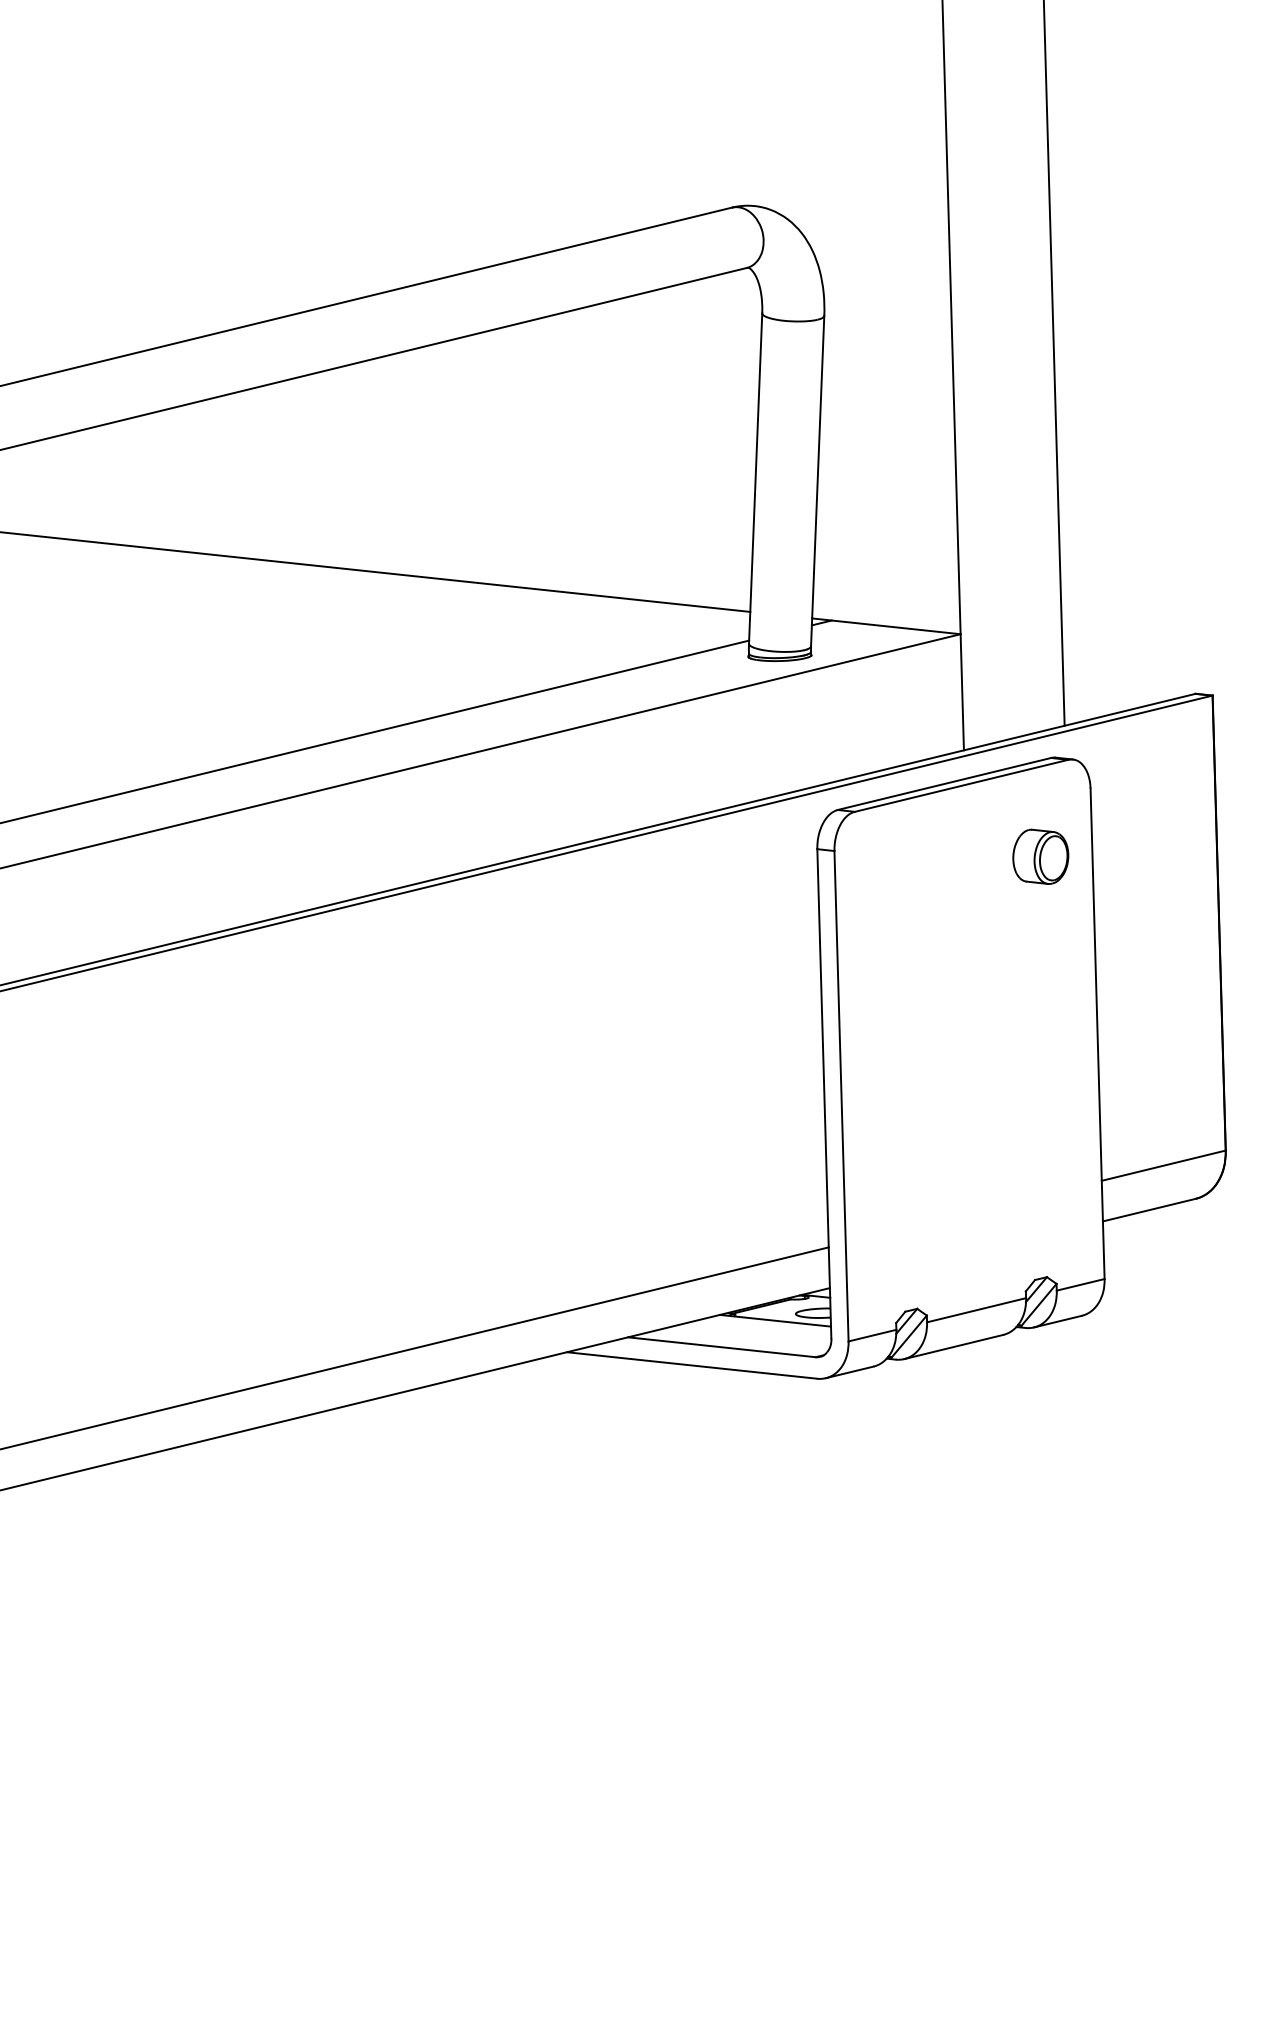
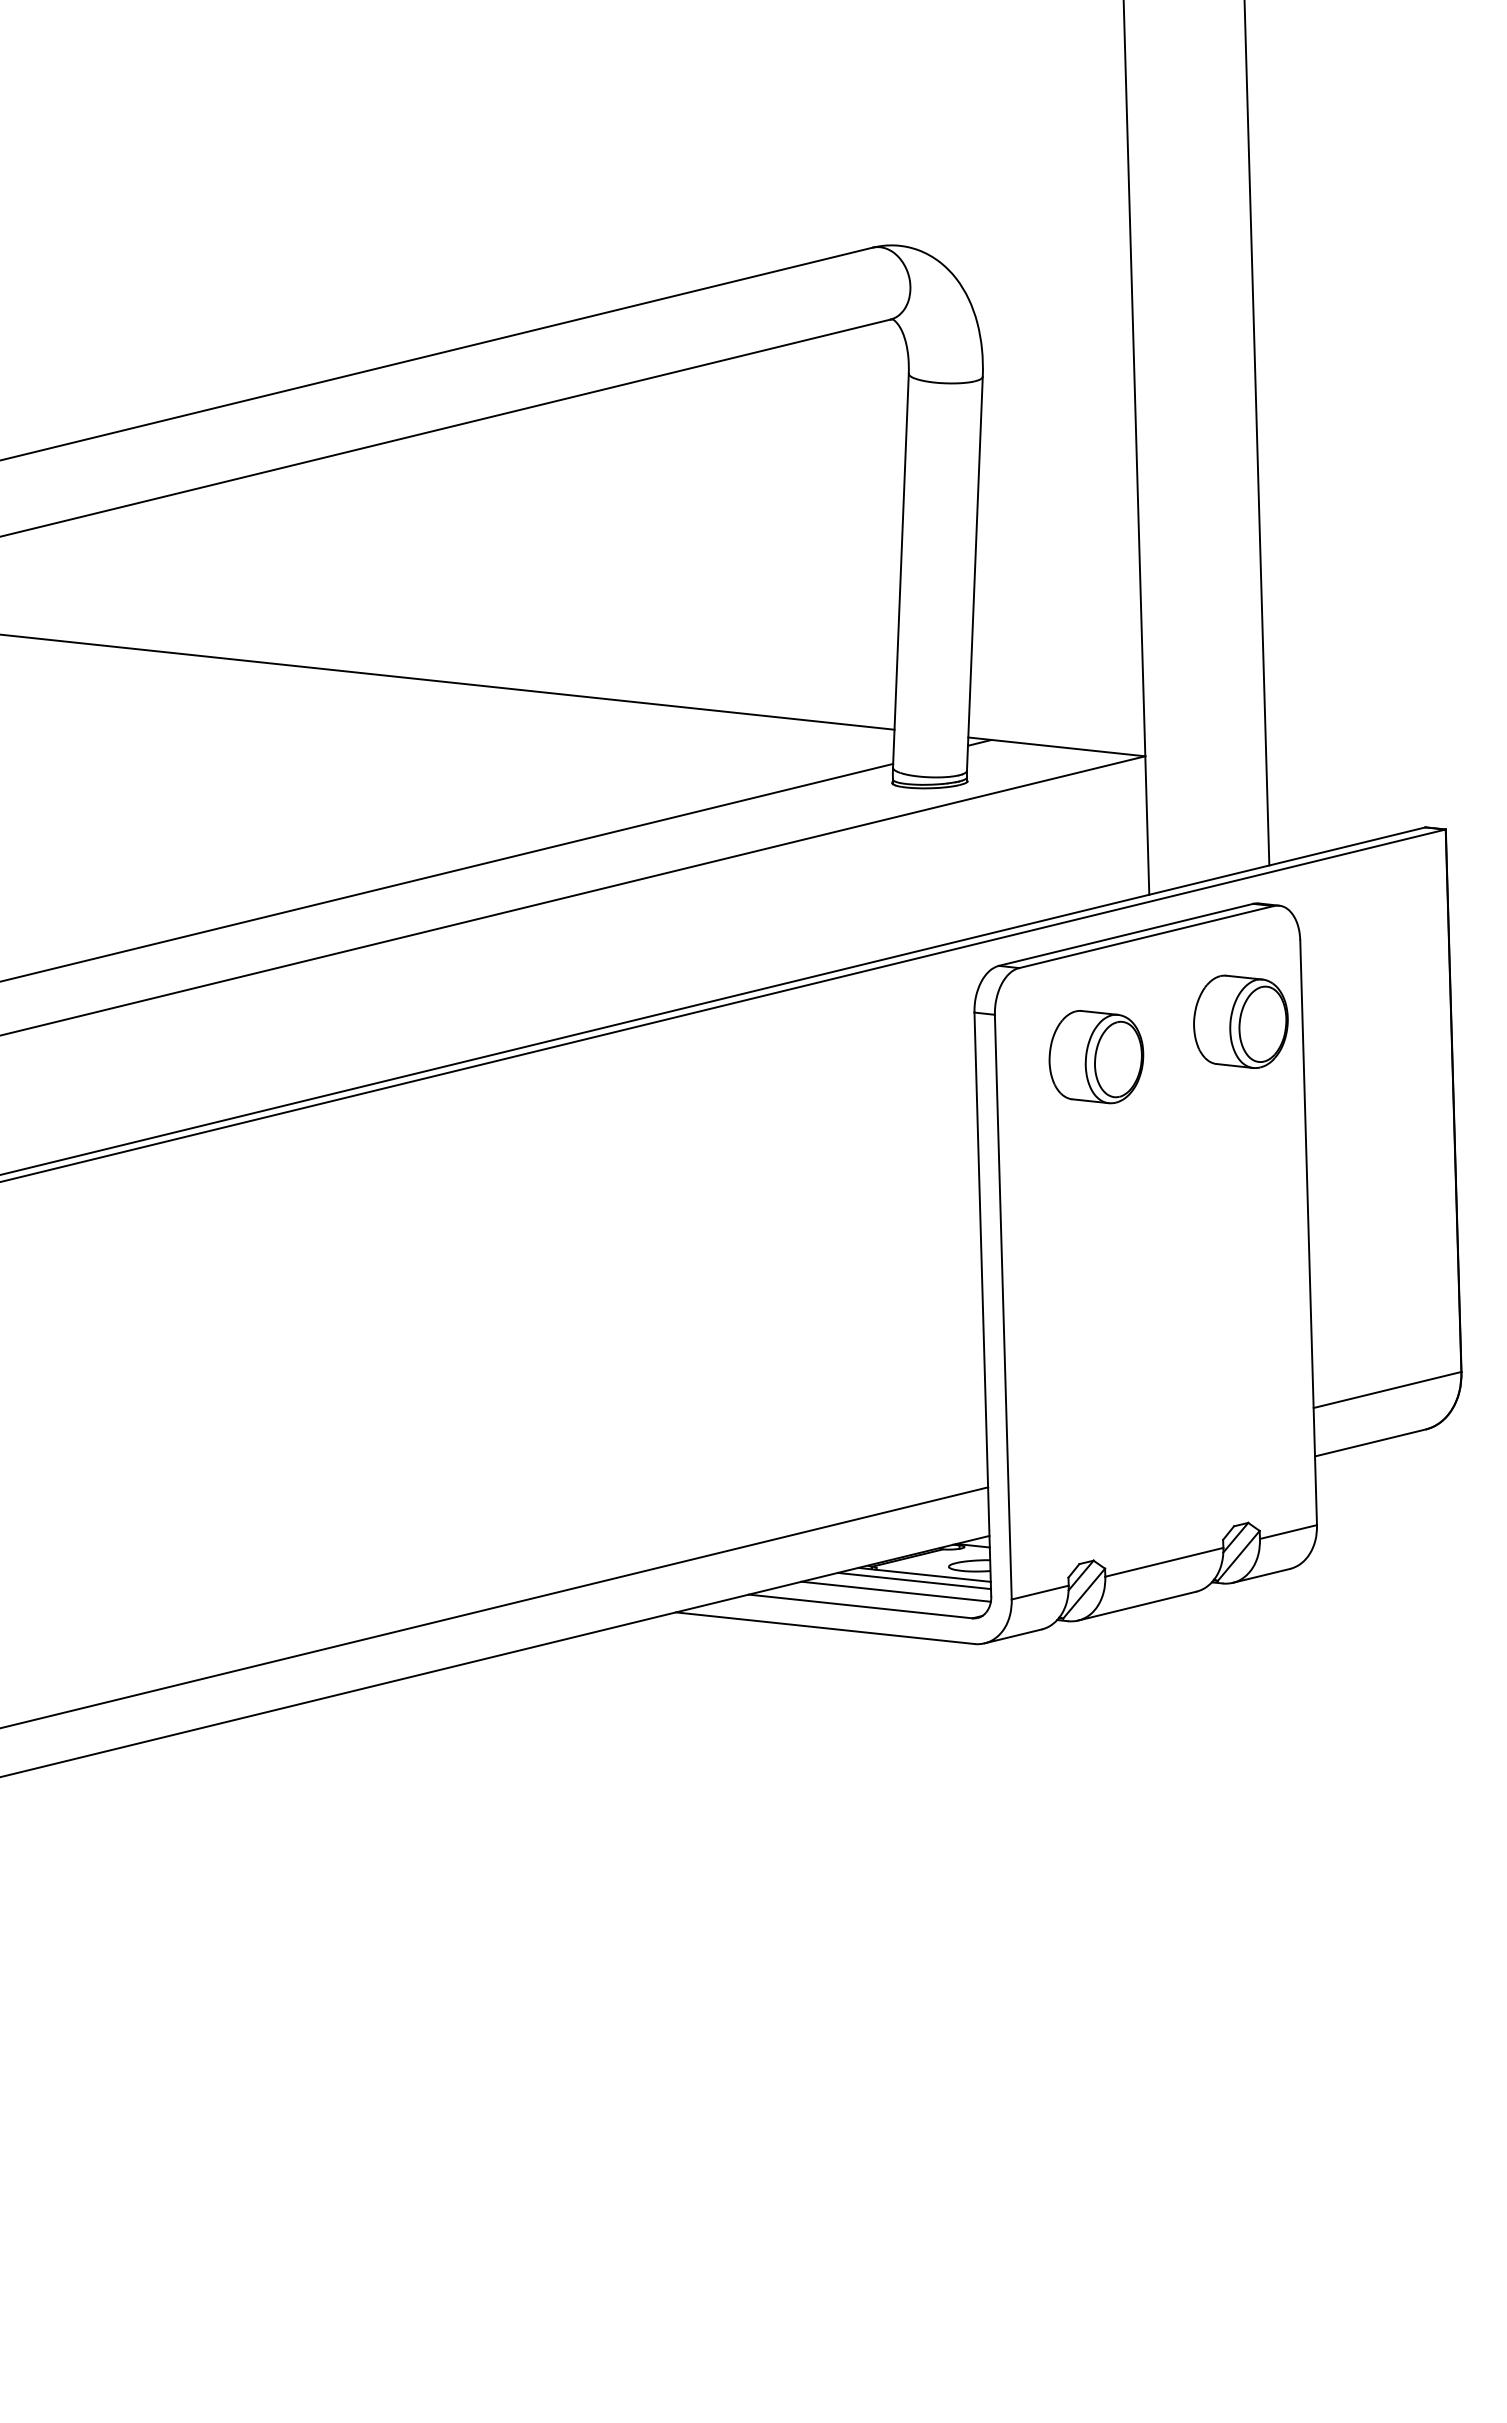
part: (1040, 856) -> (1240, 1021), size x1.43
part: (919, 886) -> (1096, 1057), added
line: (767, 1325) -> (914, 1580), added
line: (751, 1334) -> (895, 1591), added

